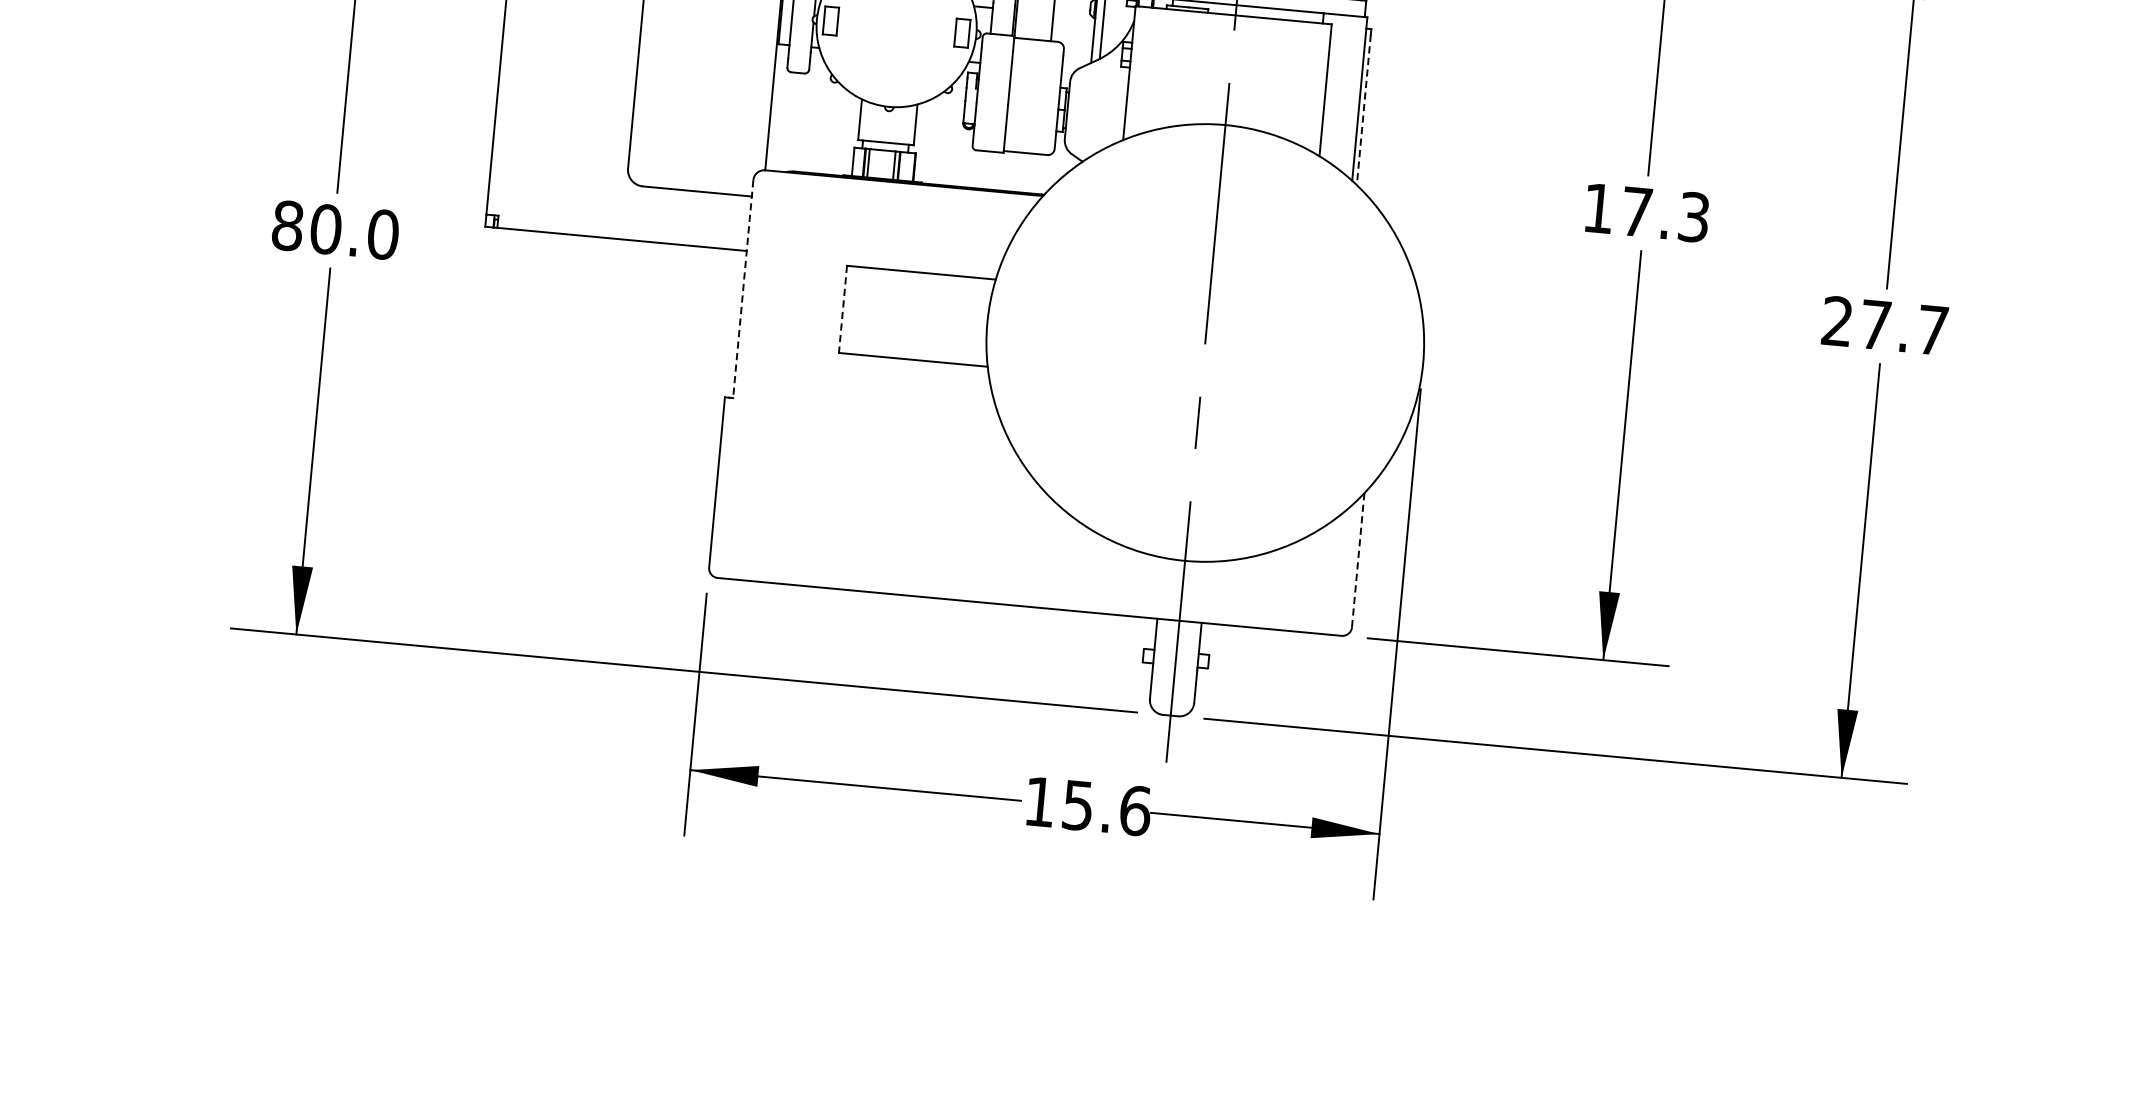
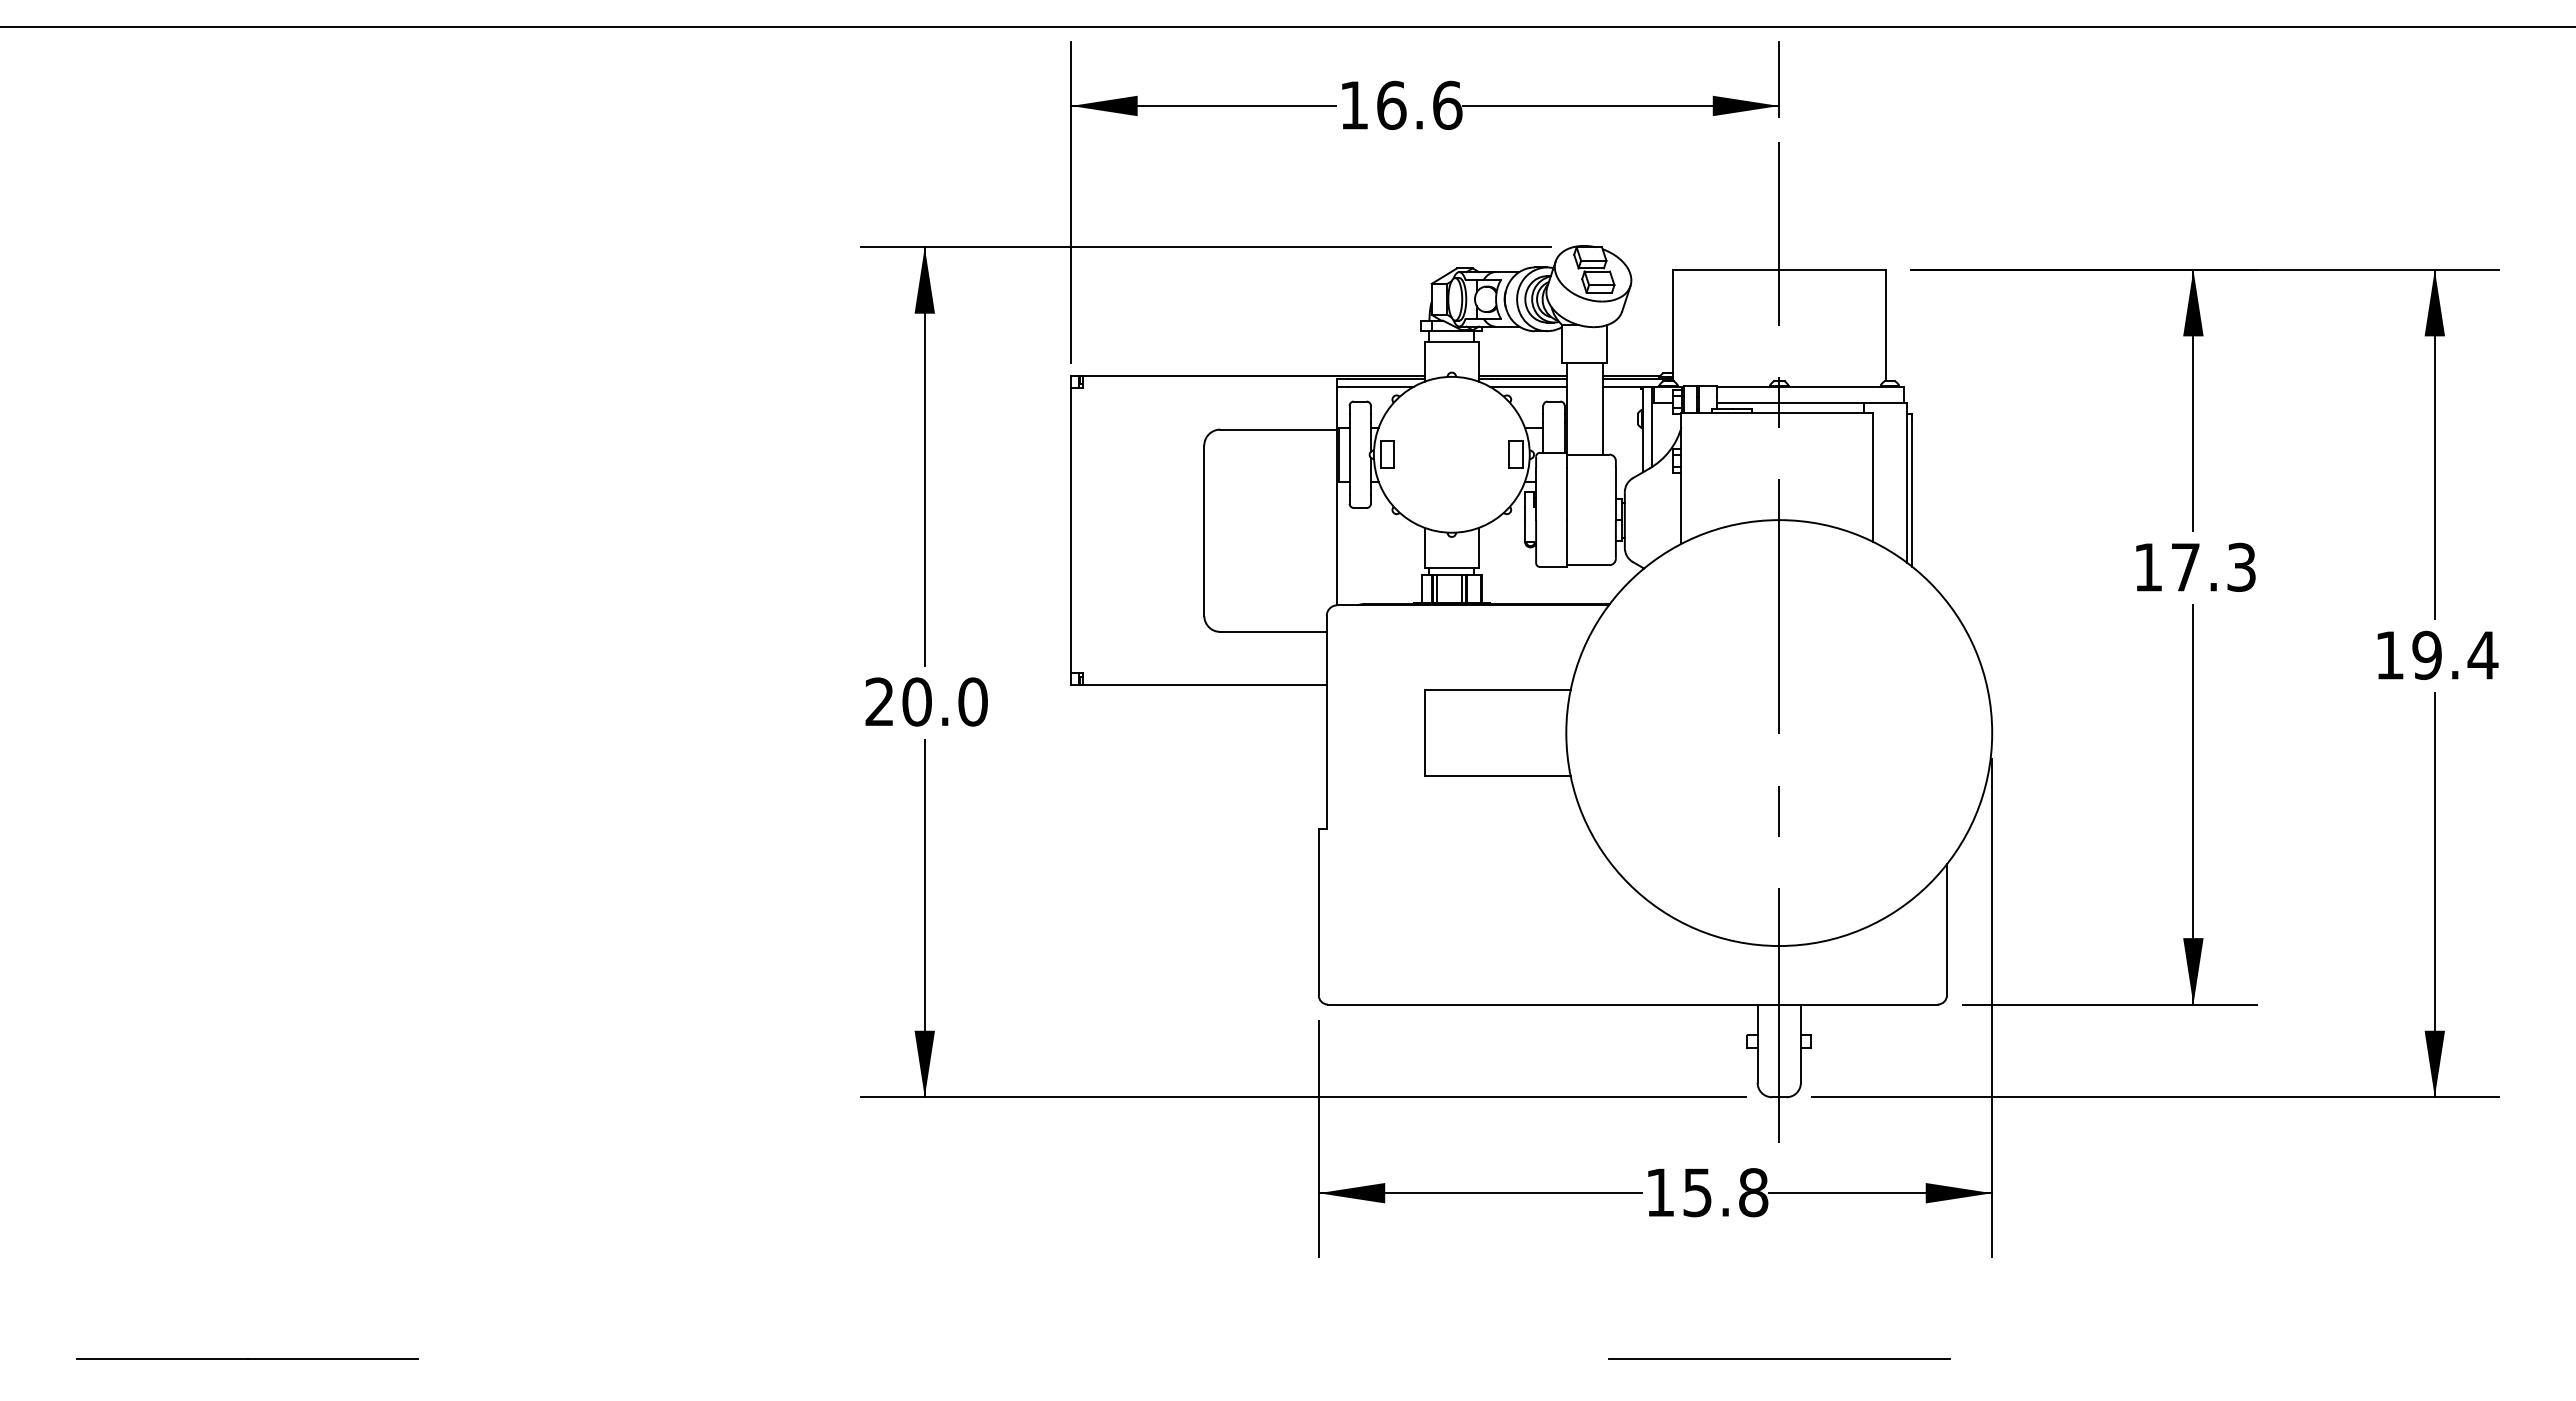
line: (1363, 110) -> (1911, 493), dashed -> solid
text: (287, 225) -> (879, 701), 80.0 -> 20.0
line: (742, 289) -> (1326, 722), dashed -> solid
line: (843, 309) -> (1425, 733), dashed -> solid
text: (1885, 325) -> (2436, 655), 27.7 -> 19.4
line: (1357, 559) -> (1946, 929), dashed -> solid
text: (1135, 810) -> (1753, 1192), 15.6 -> 15.8
line: (1146, 983) -> (1779, 1358), added

